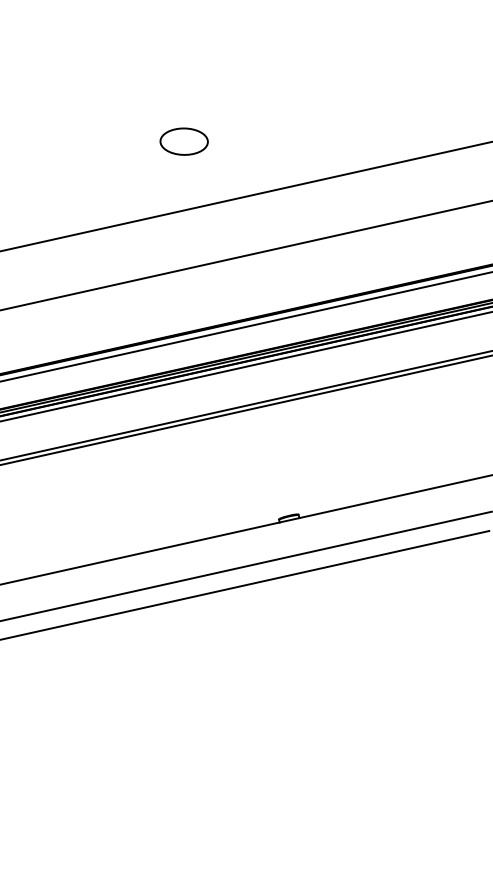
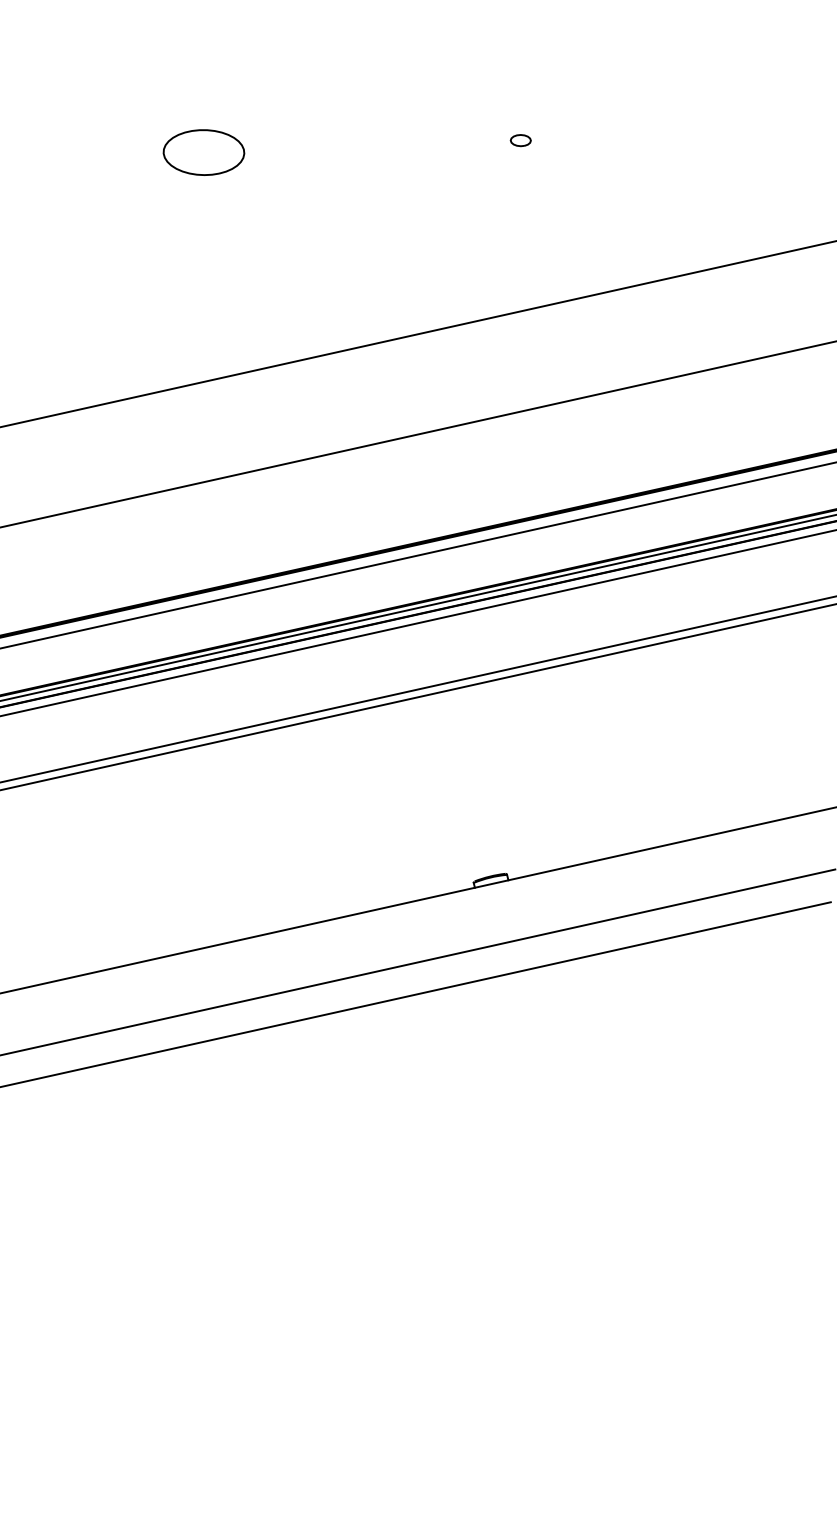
part: (306, 82) -> (520, 140), added
part: (183, 141) -> (202, 152), moved

